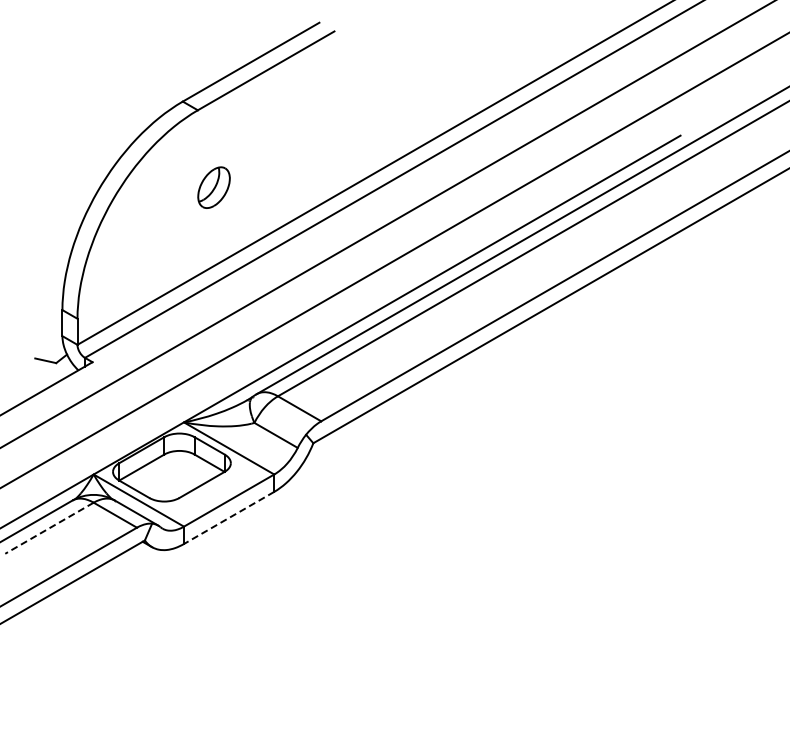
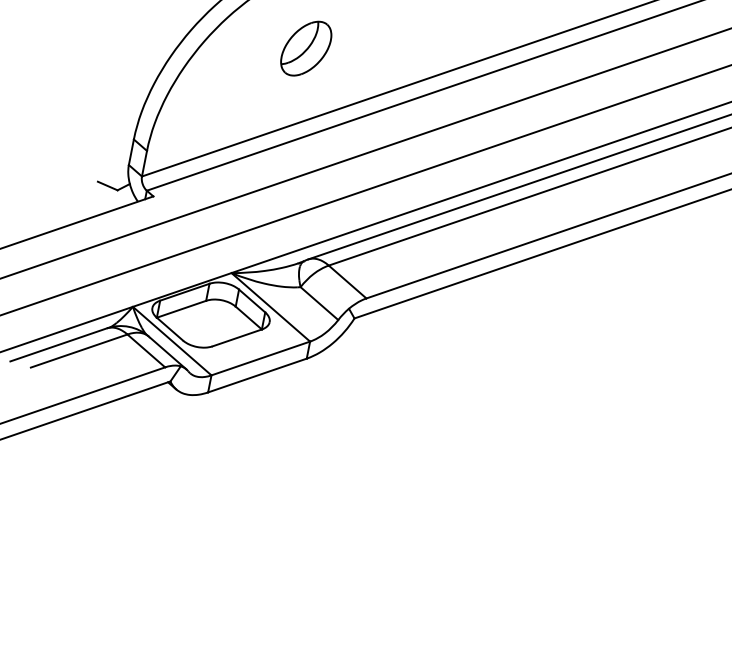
part: (213, 187) -> (305, 48), size x1.43
line: (228, 518) -> (256, 375), dashed -> solid
line: (49, 528) -> (79, 351), dashed -> solid

